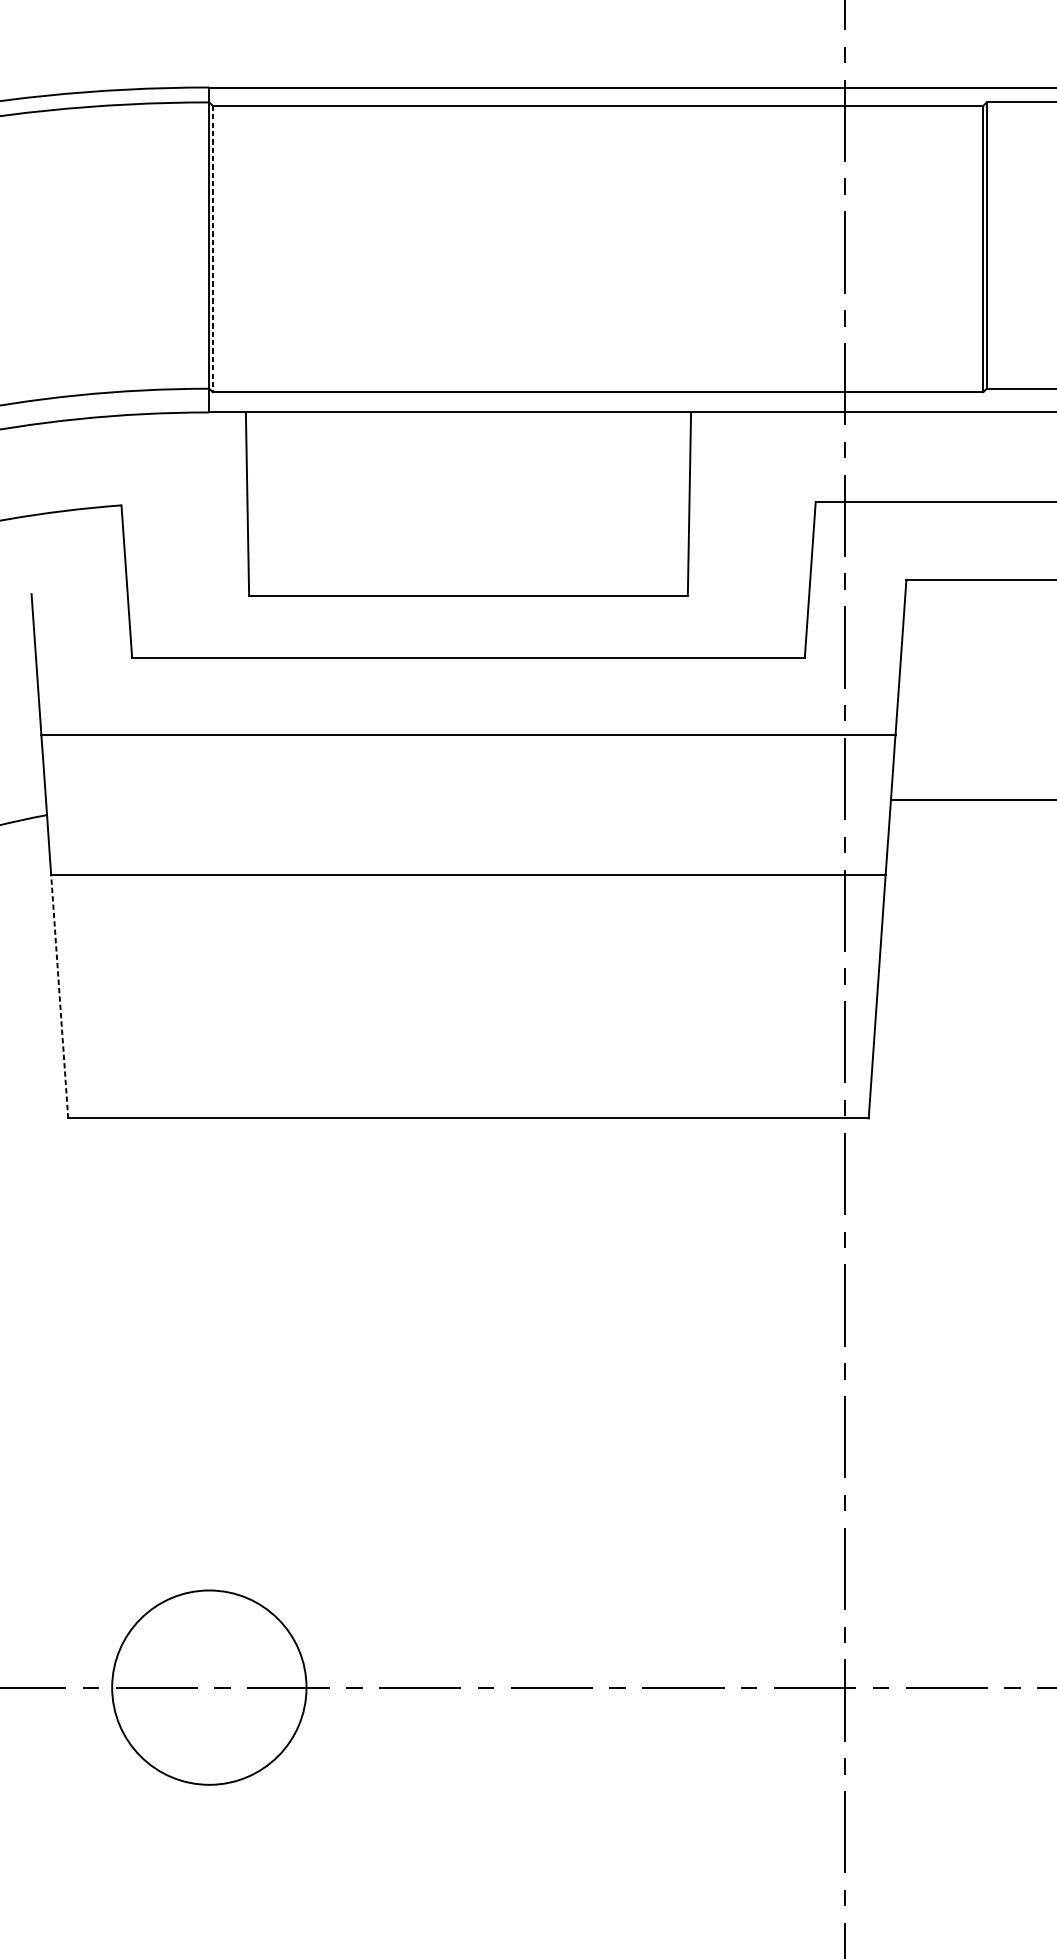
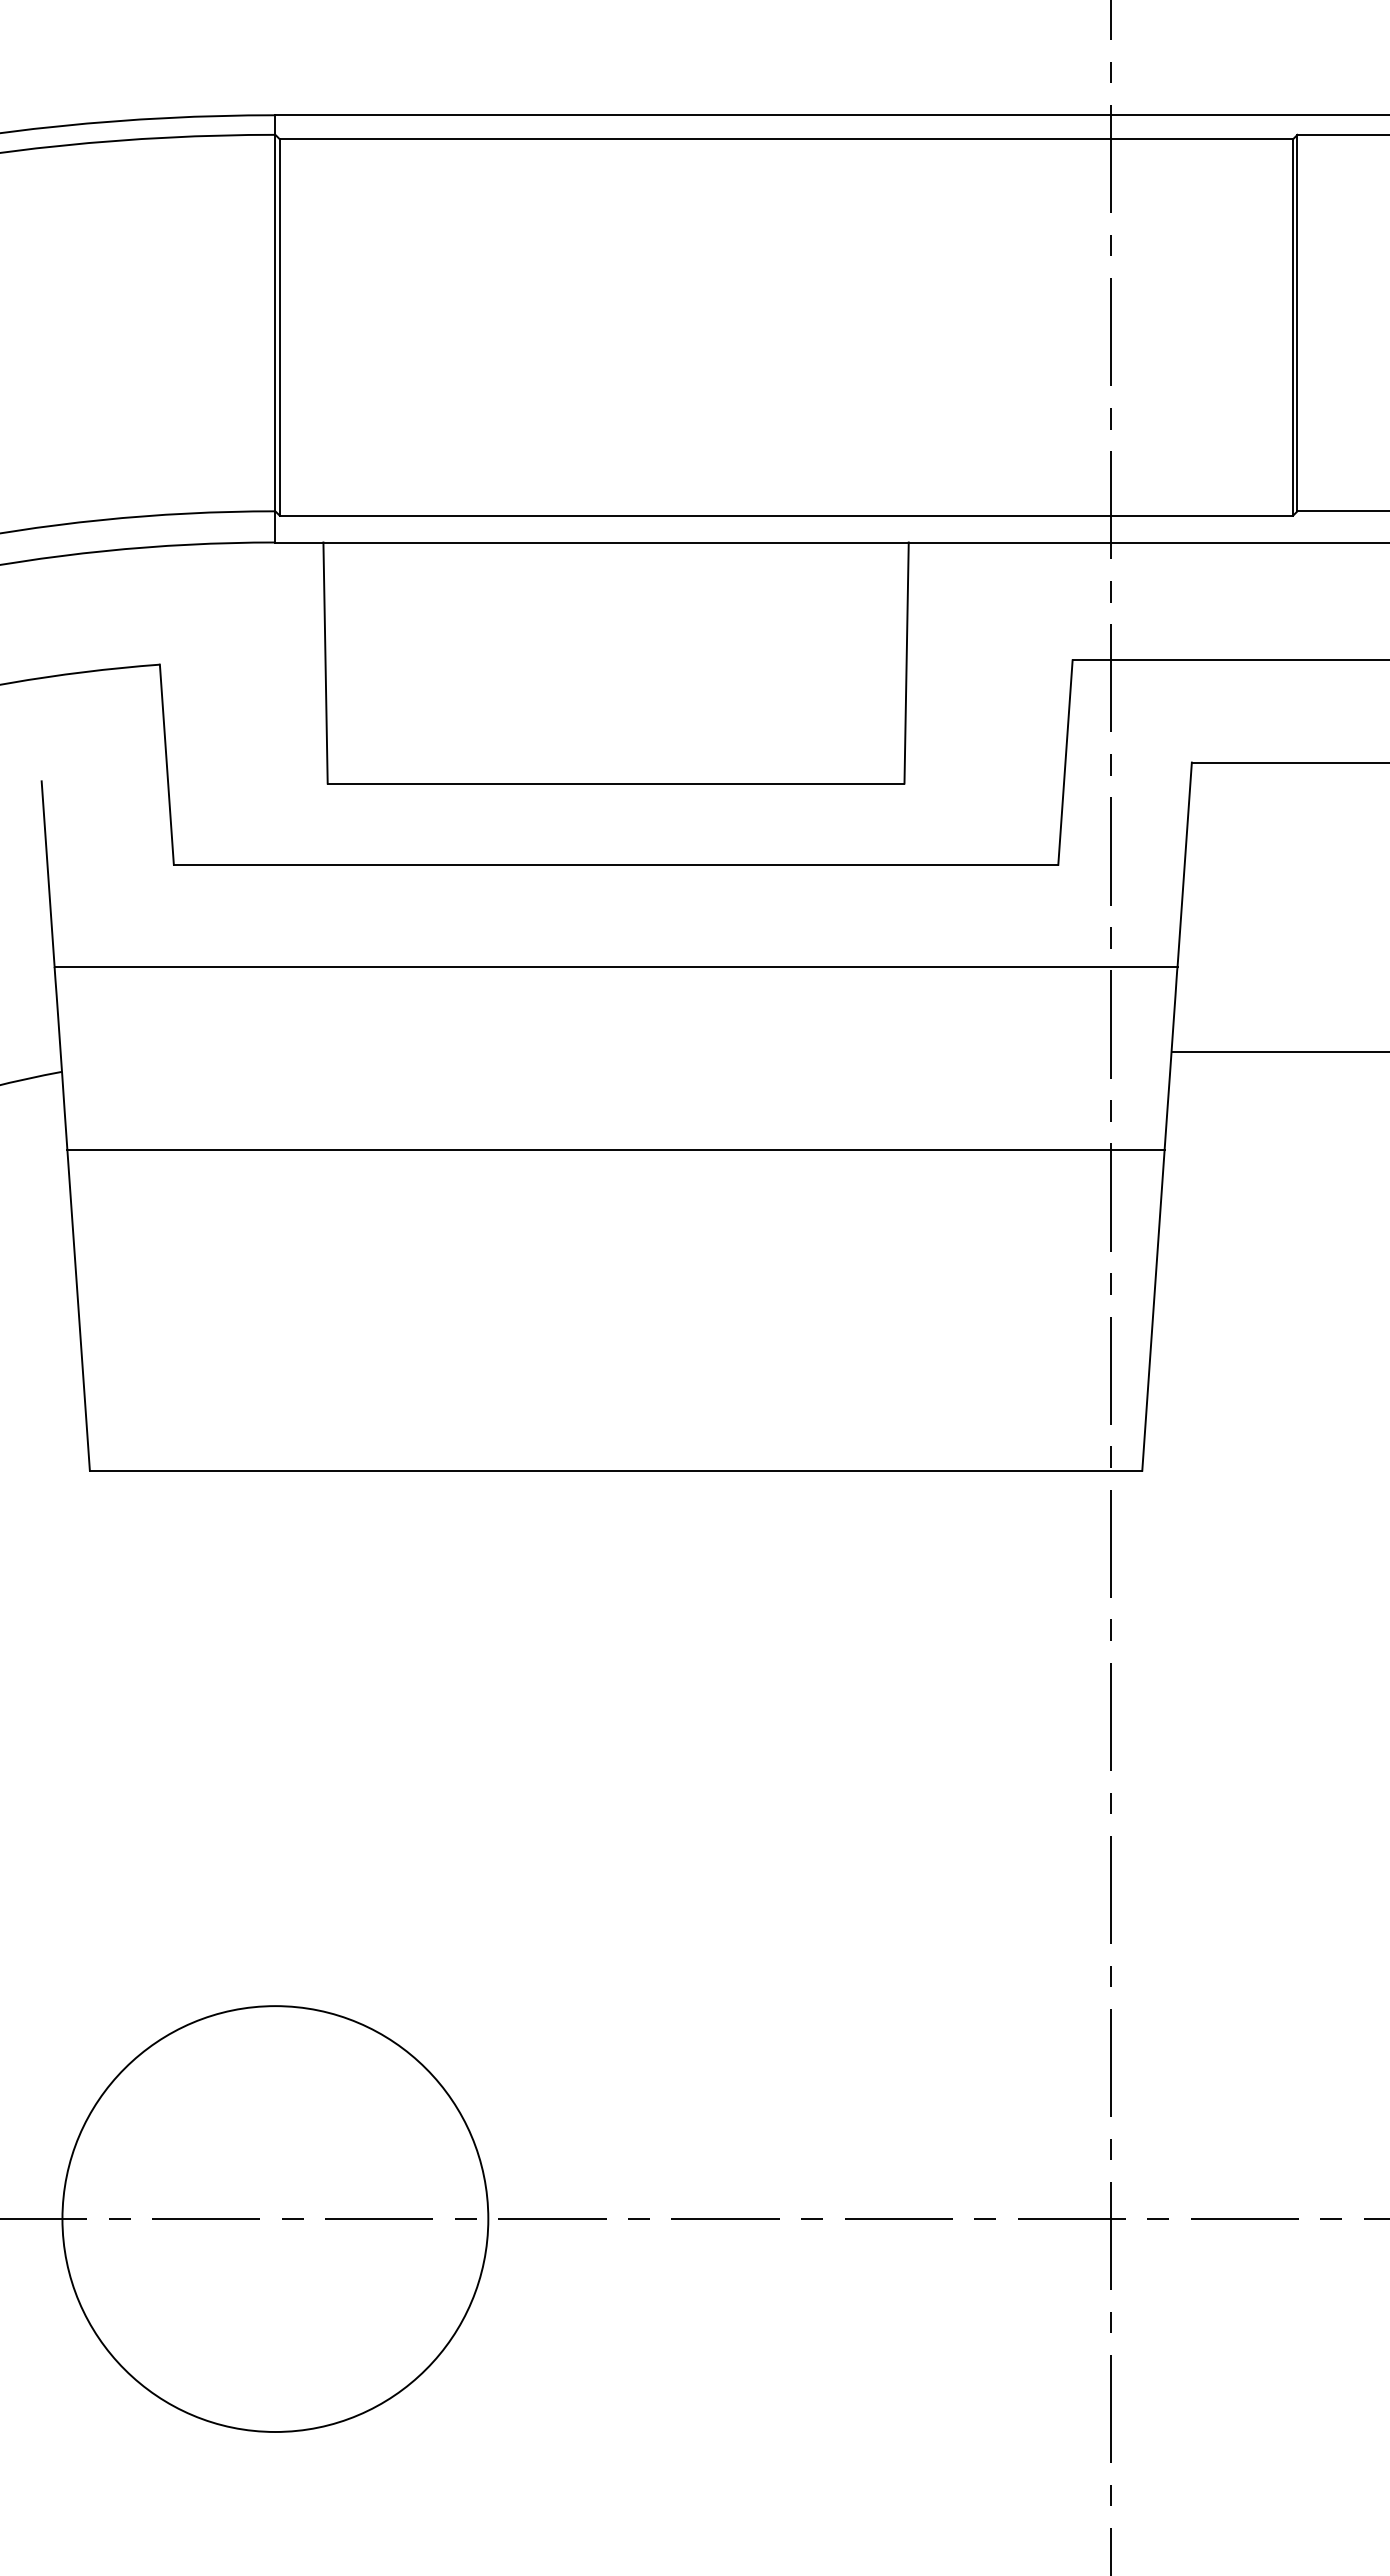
line: (212, 249) -> (279, 328), dashed -> solid
line: (59, 996) -> (78, 1310), dashed -> solid
circle: (209, 1687) -> (275, 2218), size x1.67

